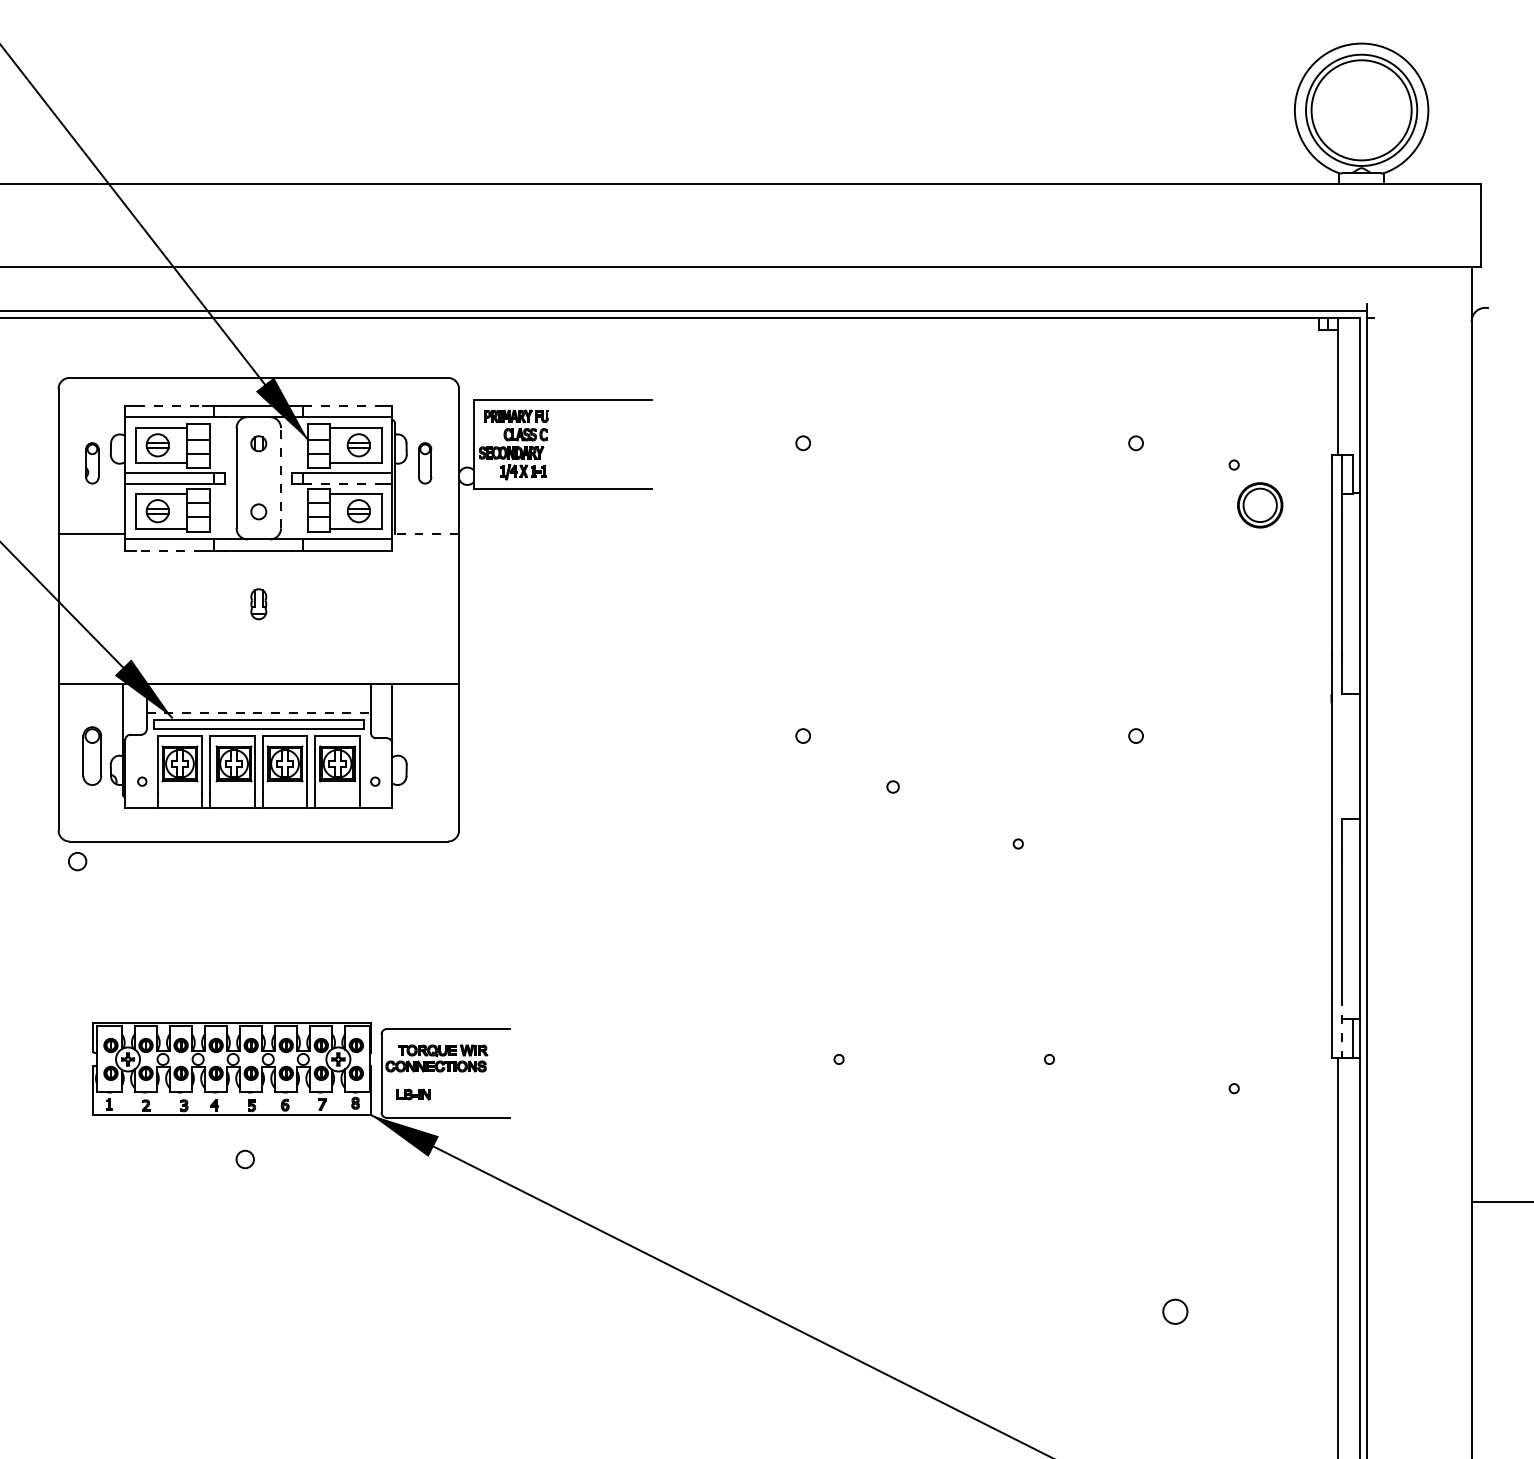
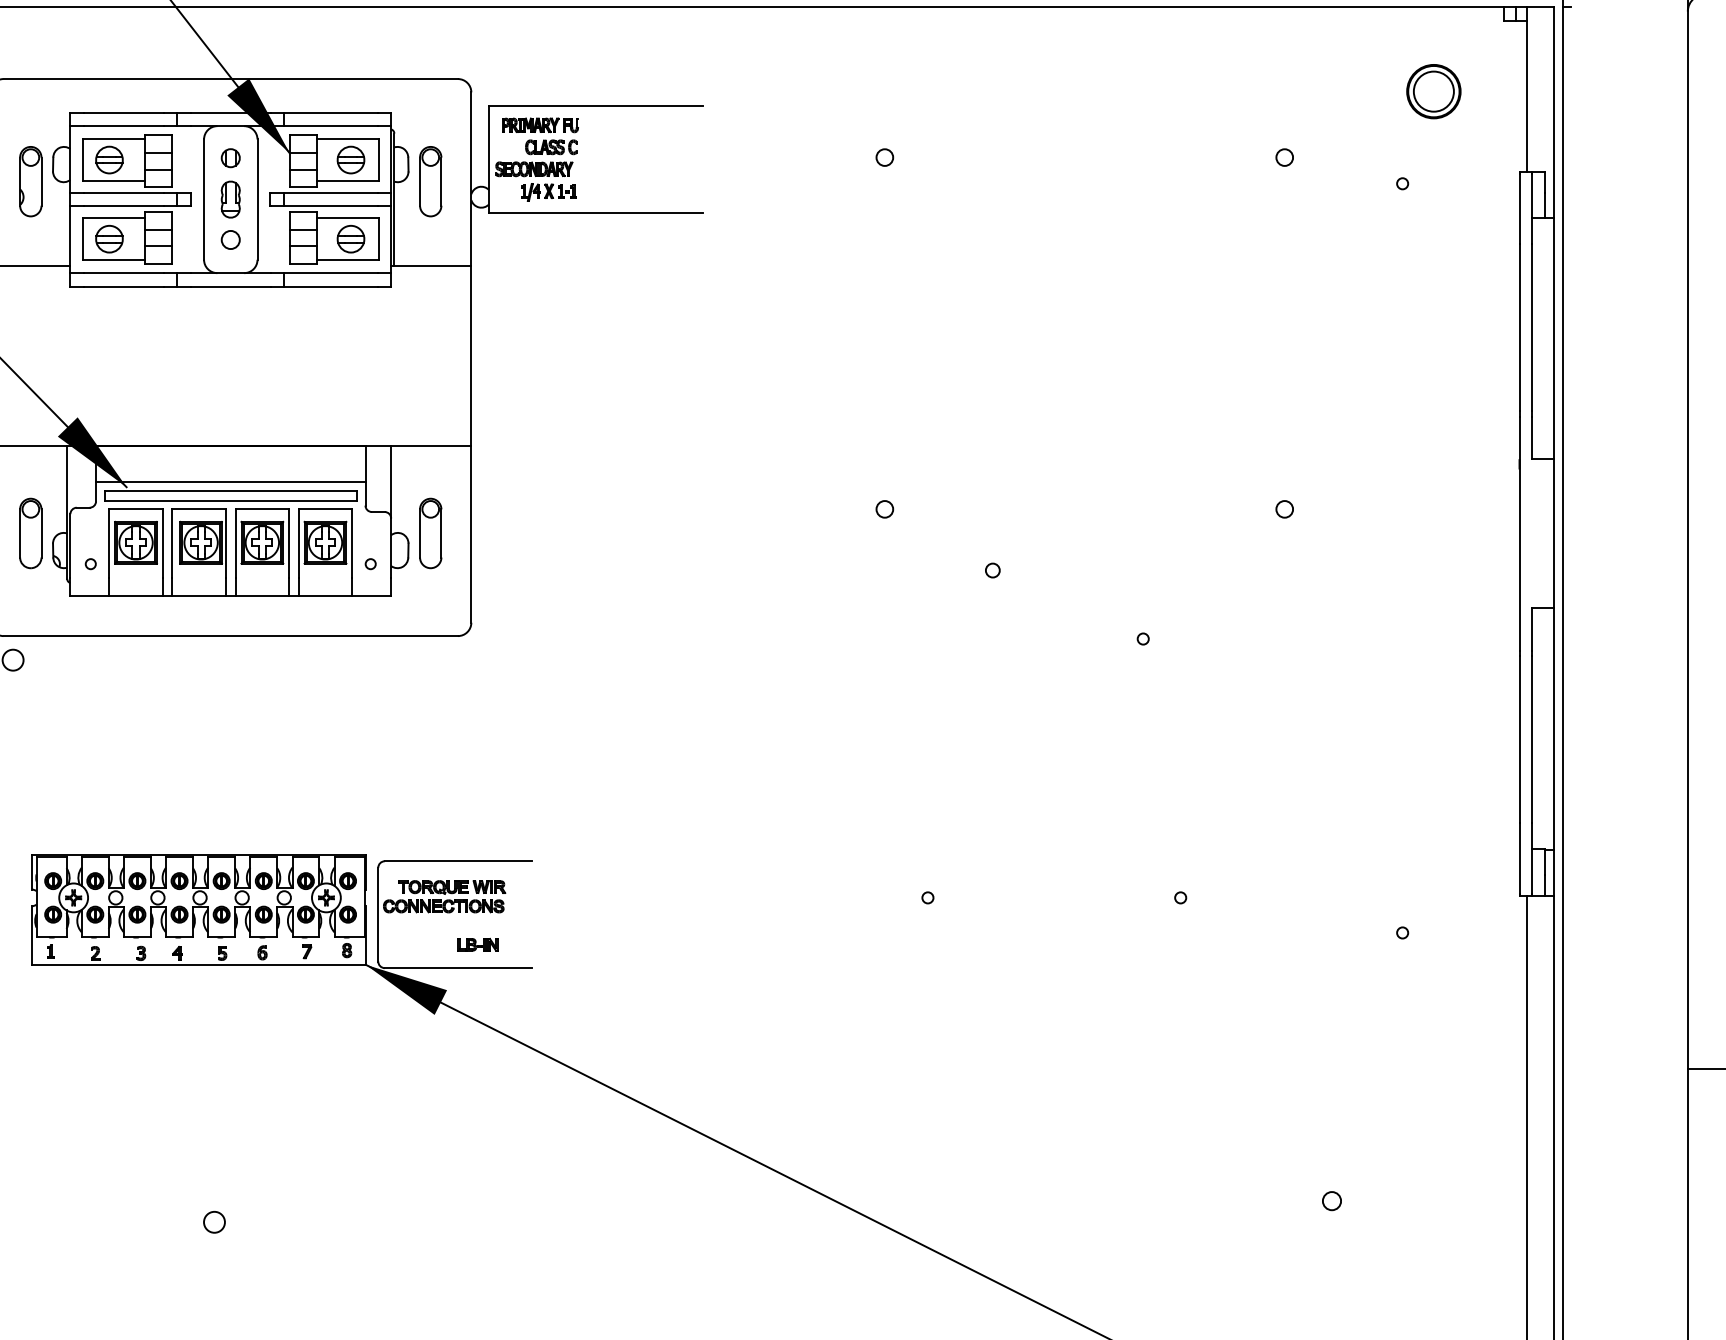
line: (170, 405) -> (124, 112), dashed -> solid
line: (342, 405) -> (331, 112), dashed -> solid
part: (92, 463) -> (30, 181), size x1.43
part: (424, 463) -> (429, 181), size x1.43
line: (281, 477) -> (258, 198), dashed -> solid
line: (342, 483) -> (331, 205), dashed -> solid
part: (1260, 505) -> (1434, 91), moved
line: (425, 533) -> (431, 265), dashed -> solid
line: (169, 550) -> (123, 286), dashed -> solid
part: (258, 604) -> (230, 199), moved
line: (259, 713) -> (231, 482), dashed -> solid
part: (424, 755) -> (429, 532), added
line: (1342, 1027) -> (1532, 859), dashed -> solid
part: (413, 1094) -> (477, 944), moved
circle: (244, 1159) -> (213, 1222), moved
circle: (1175, 1311) -> (1332, 1200), size x0.62

